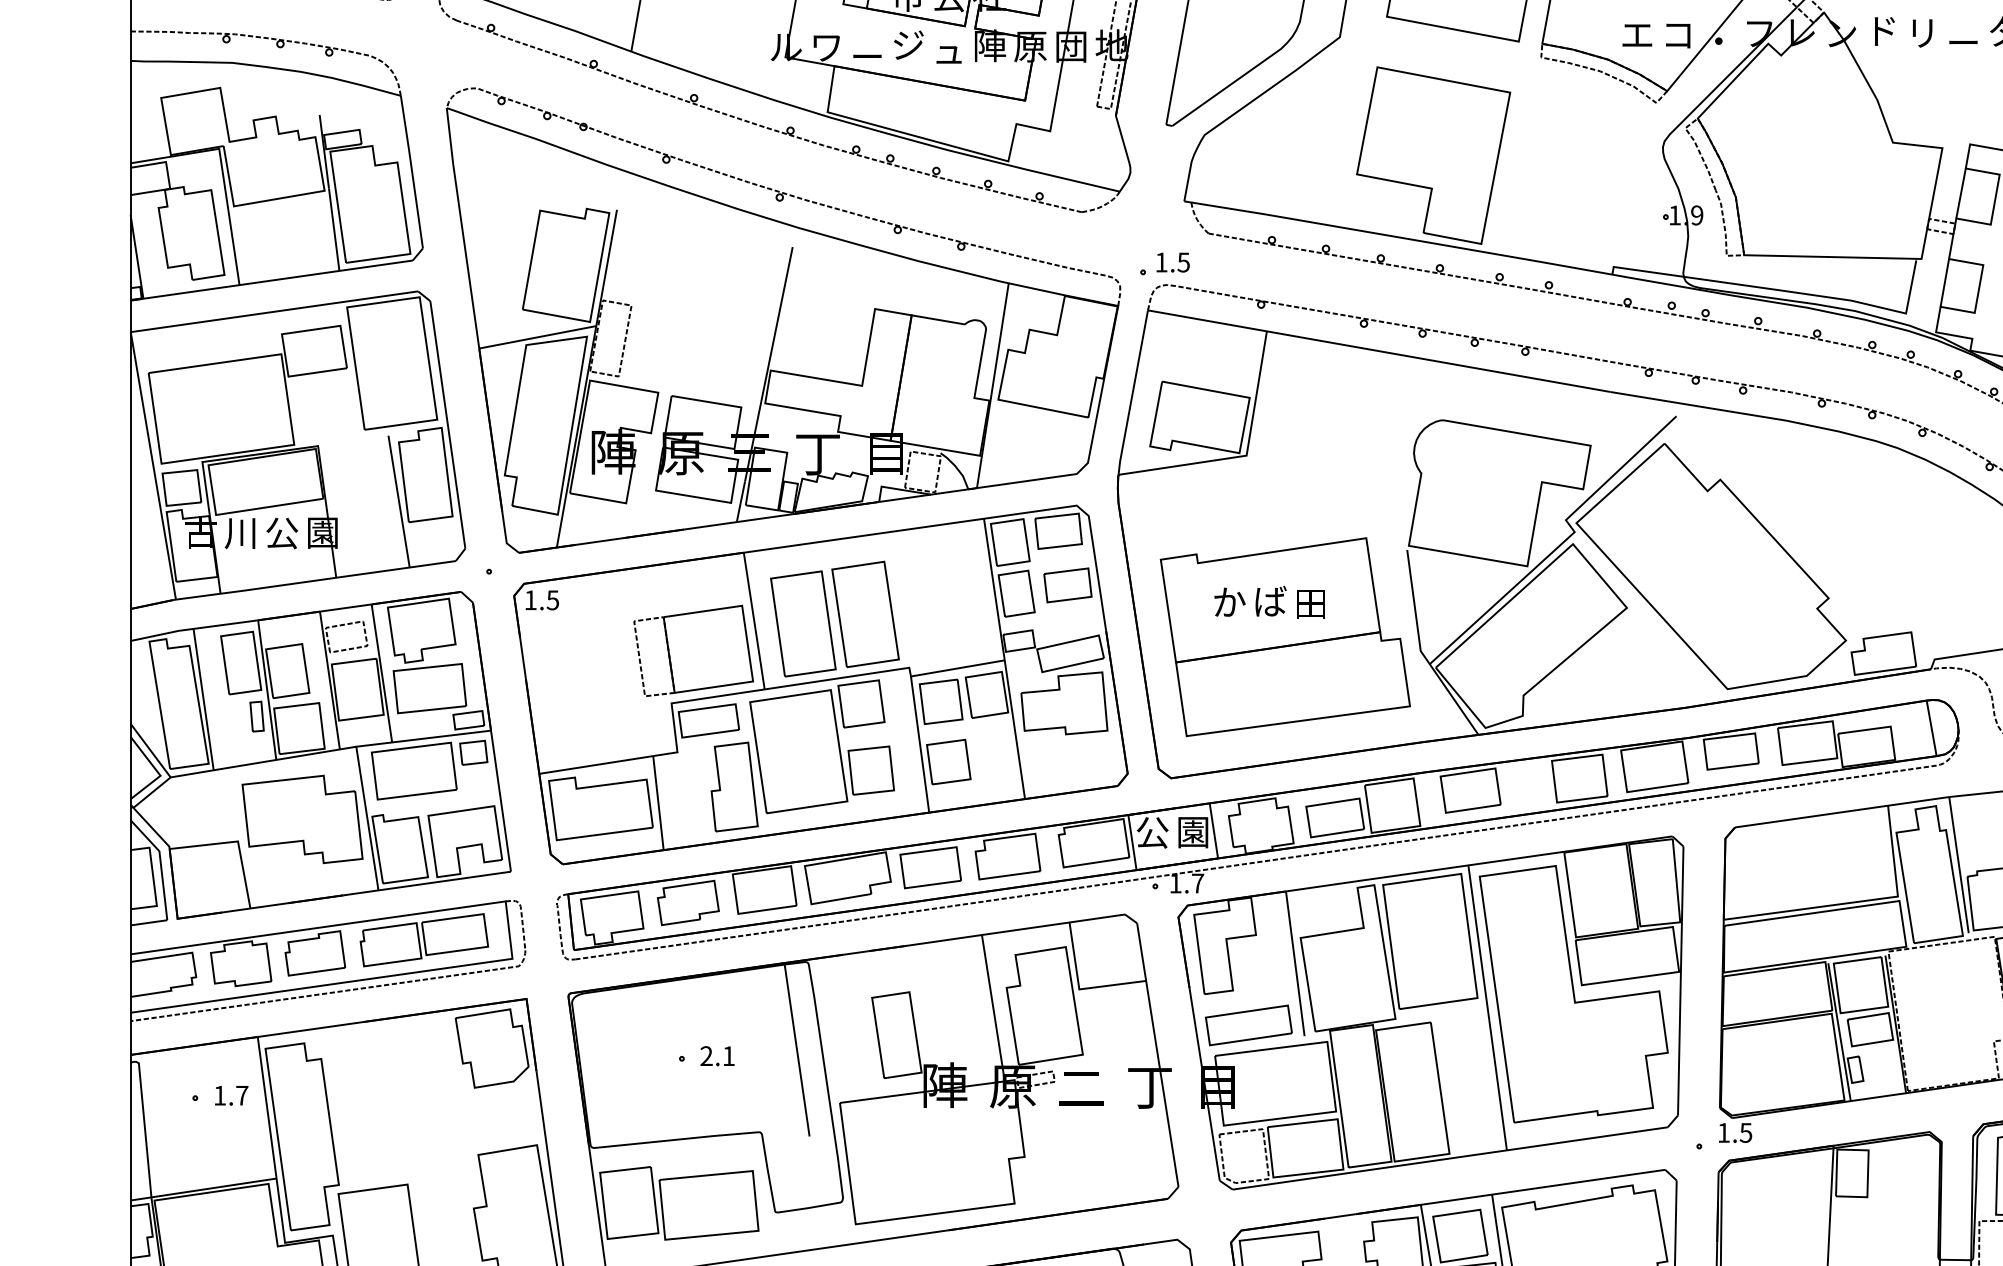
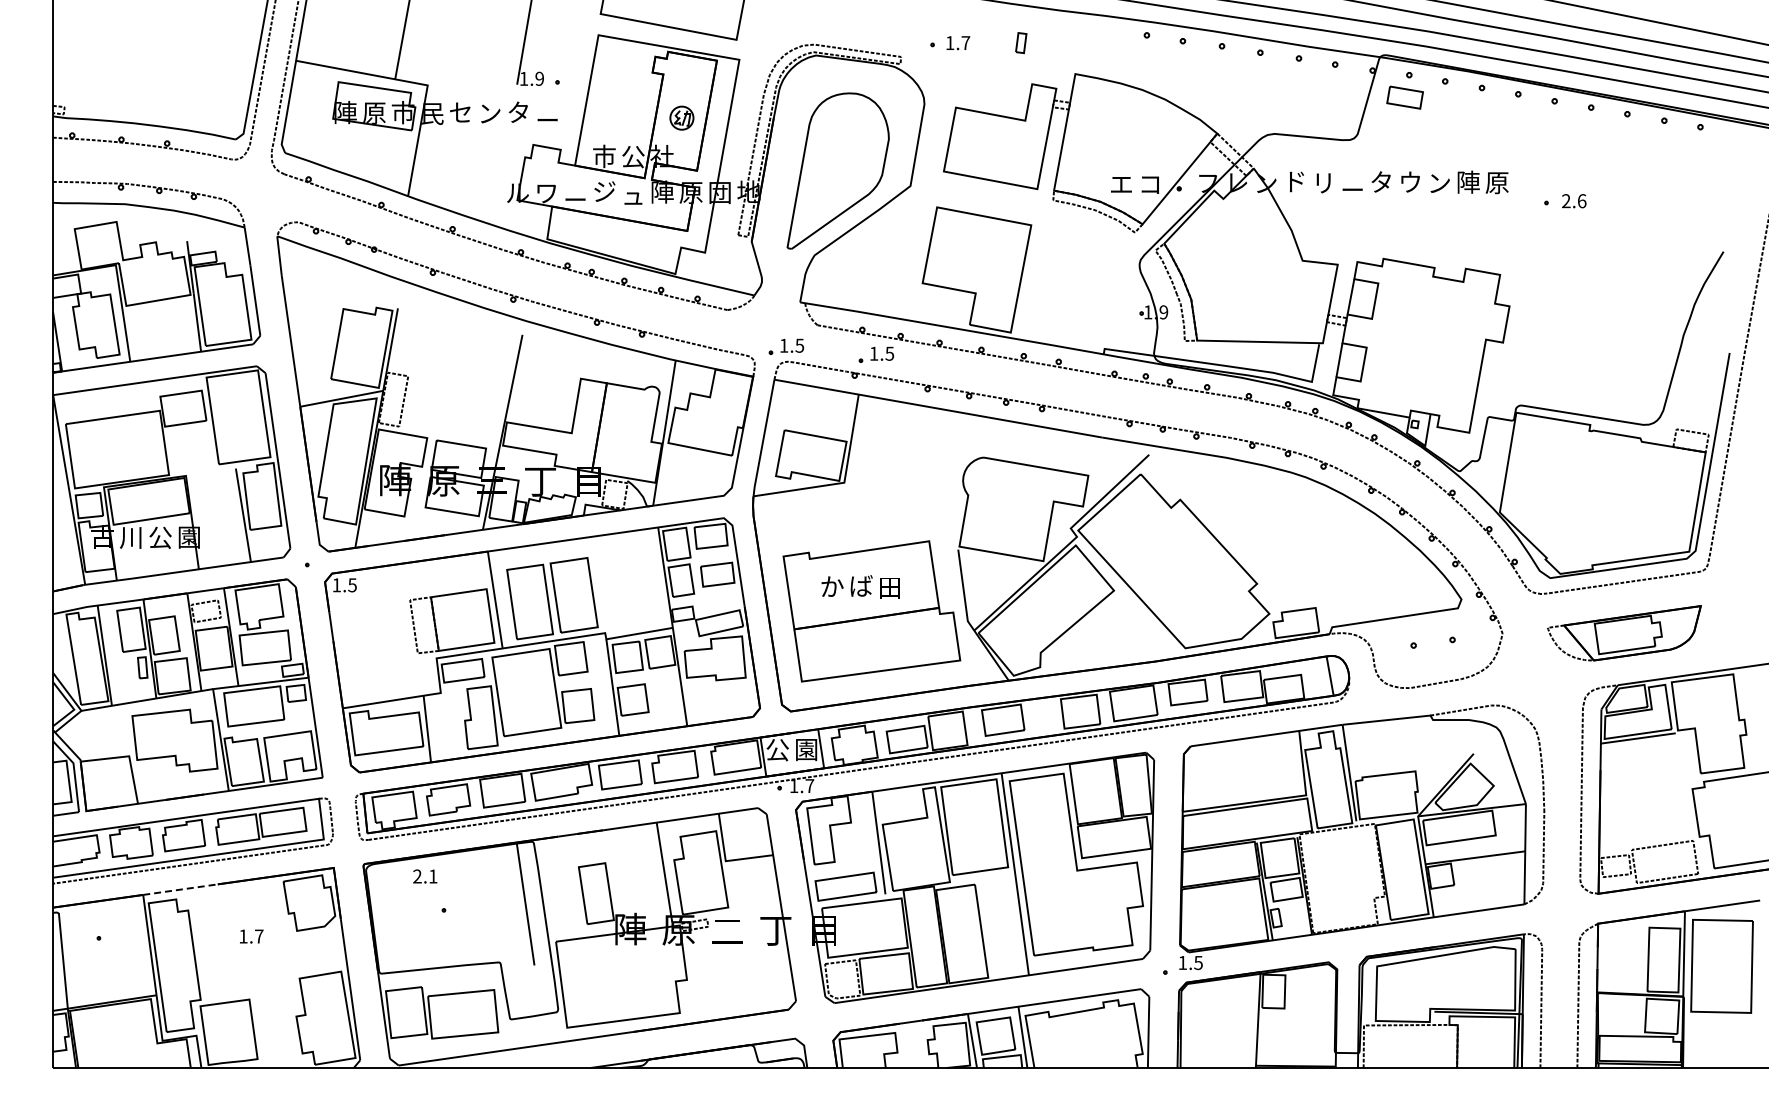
part: (1291, 274) -> (876, 354), added
line: (310, 1029) -> (180, 889), solid -> dashed
text: (717, 1056) -> (425, 876), moved
text: (231, 1095) -> (251, 936), moved

